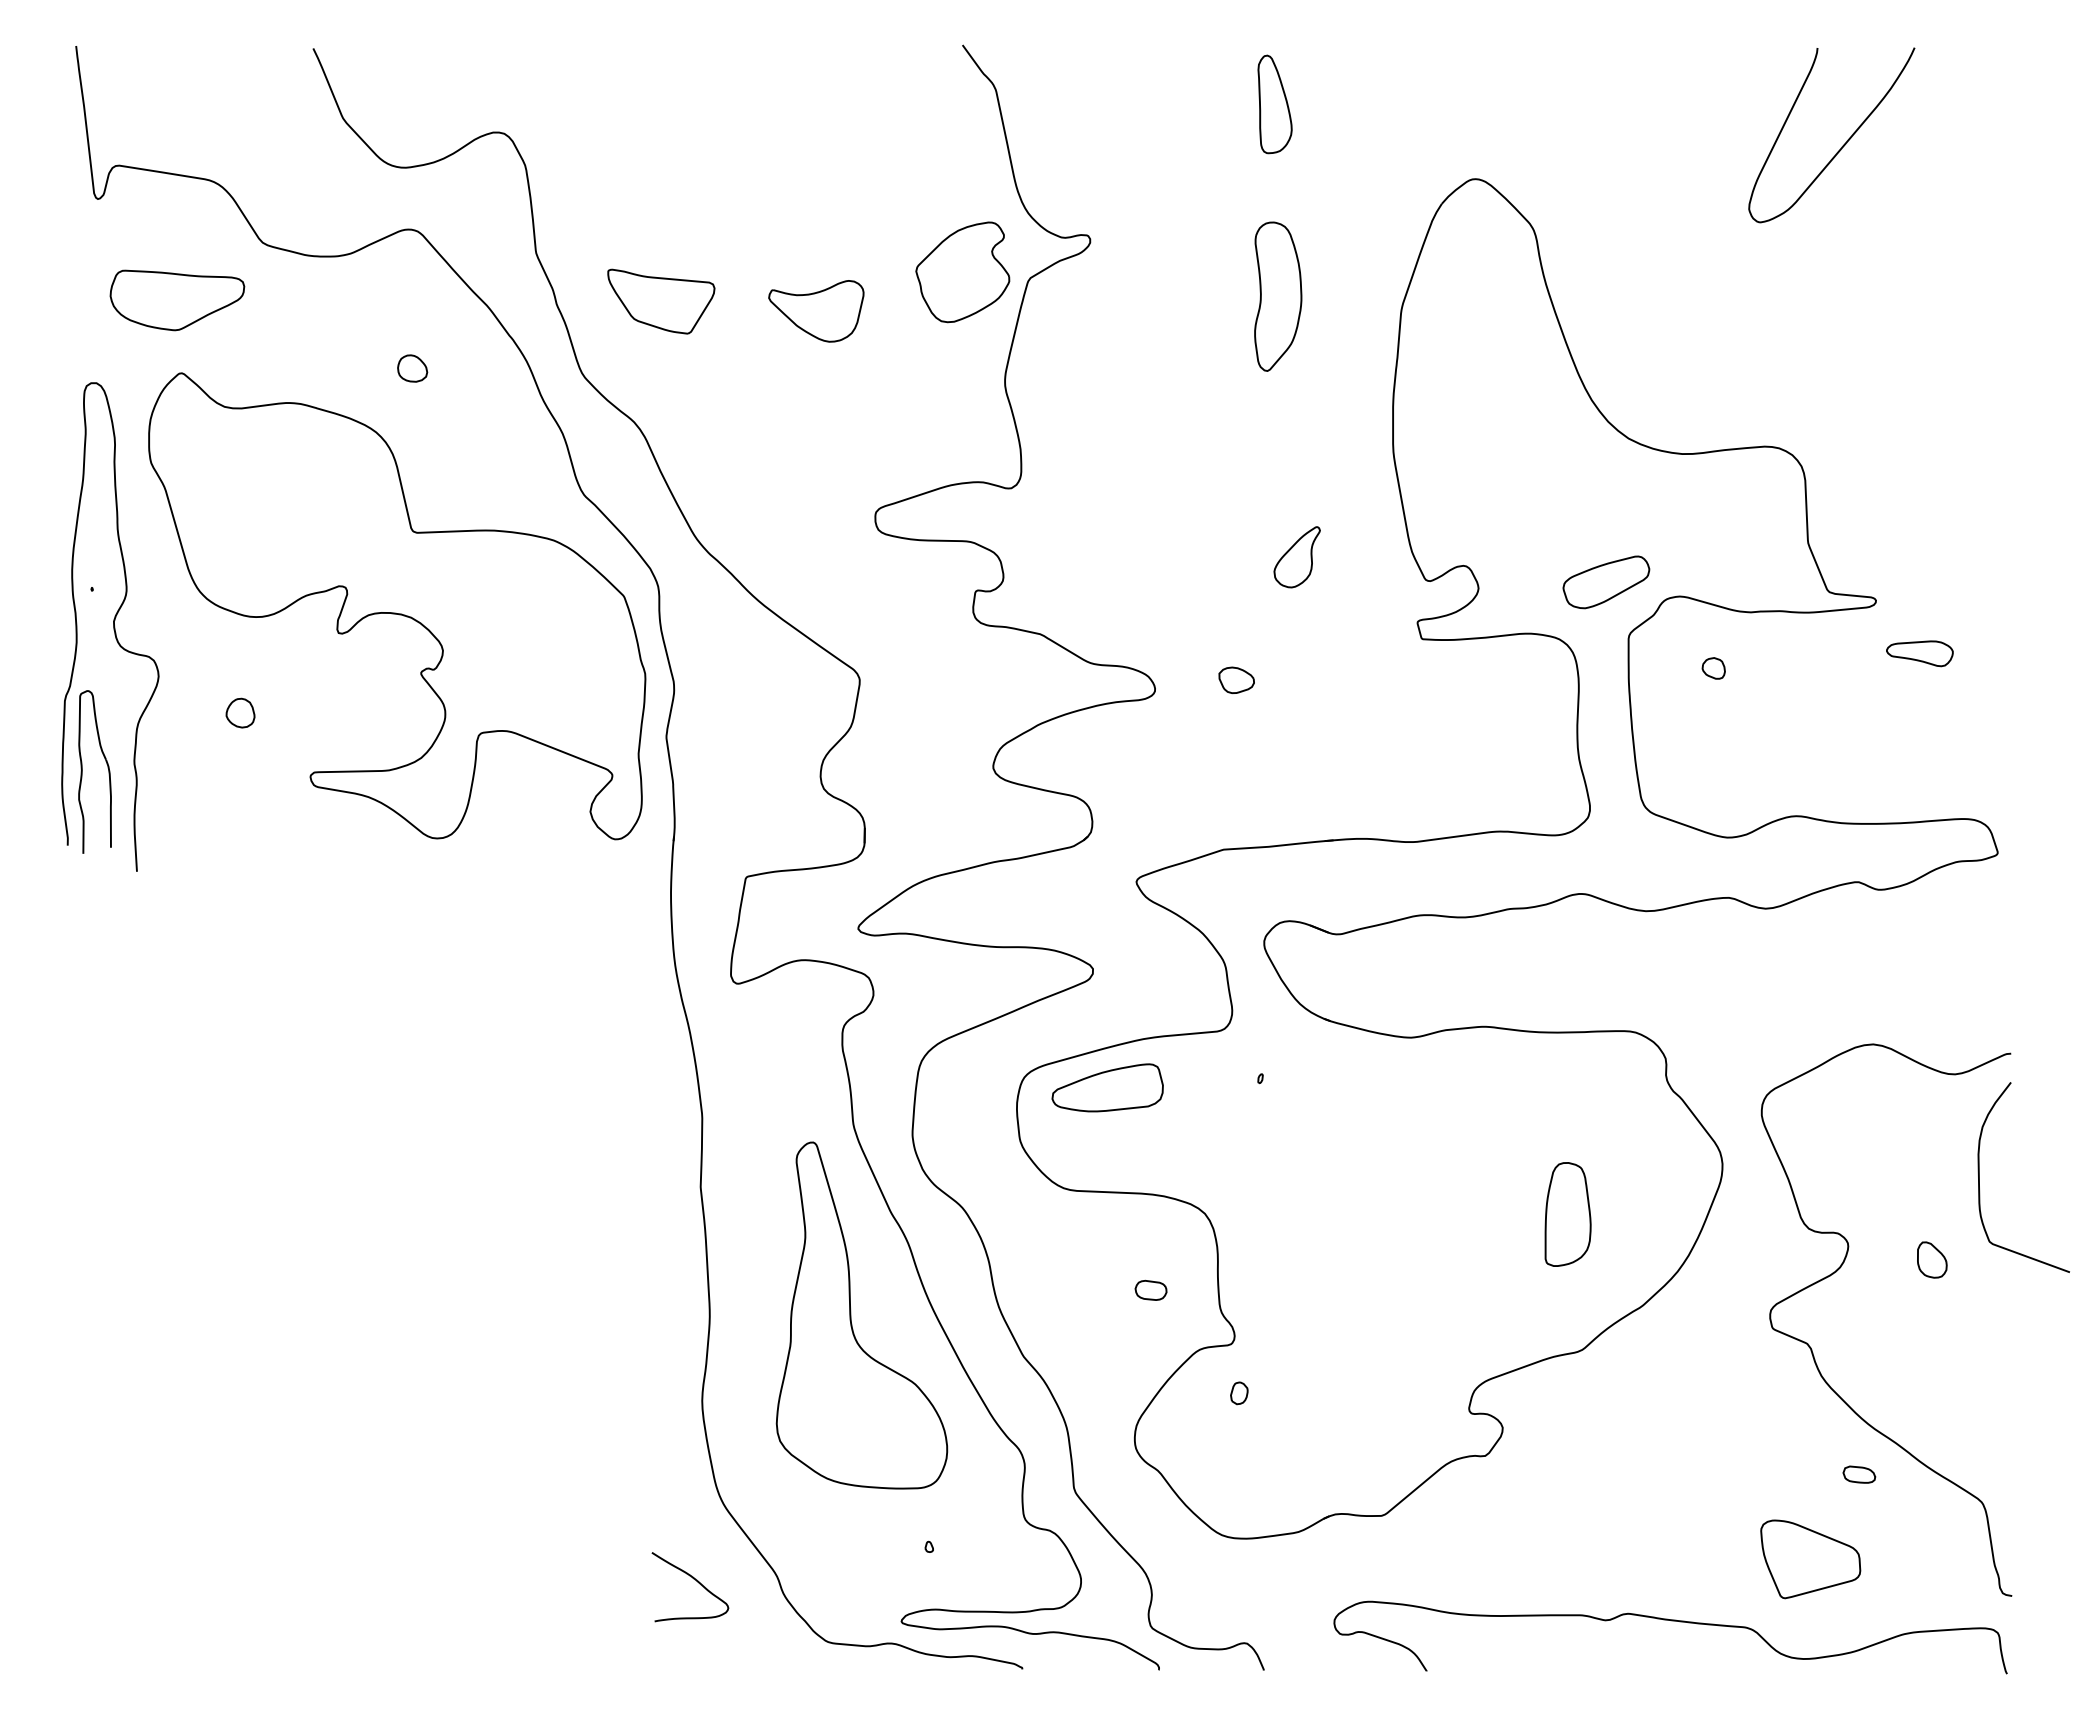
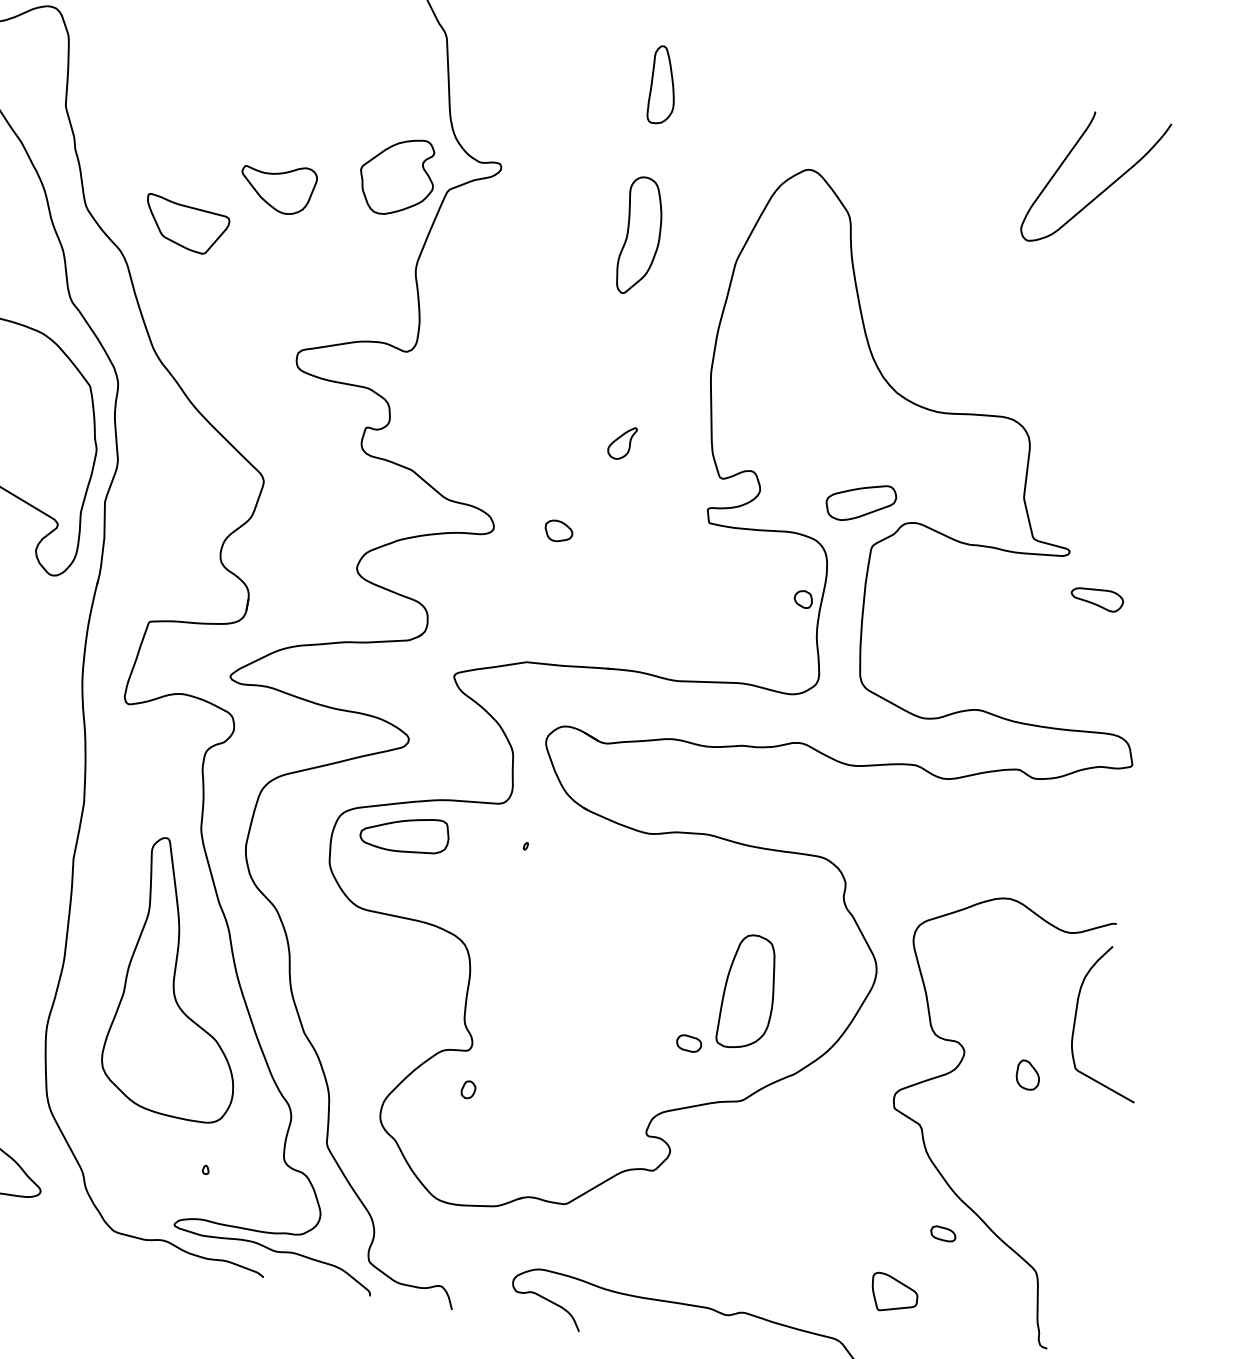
part: (661, 301) -> (186, 225), moved
part: (1296, 557) -> (621, 442), size x0.7
part: (1713, 668) -> (803, 599), moved
part: (1567, 1214) -> (748, 992), size x1.4
part: (1150, 1289) -> (688, 1042), moved
part: (1810, 1559) -> (894, 1293), size x0.6

